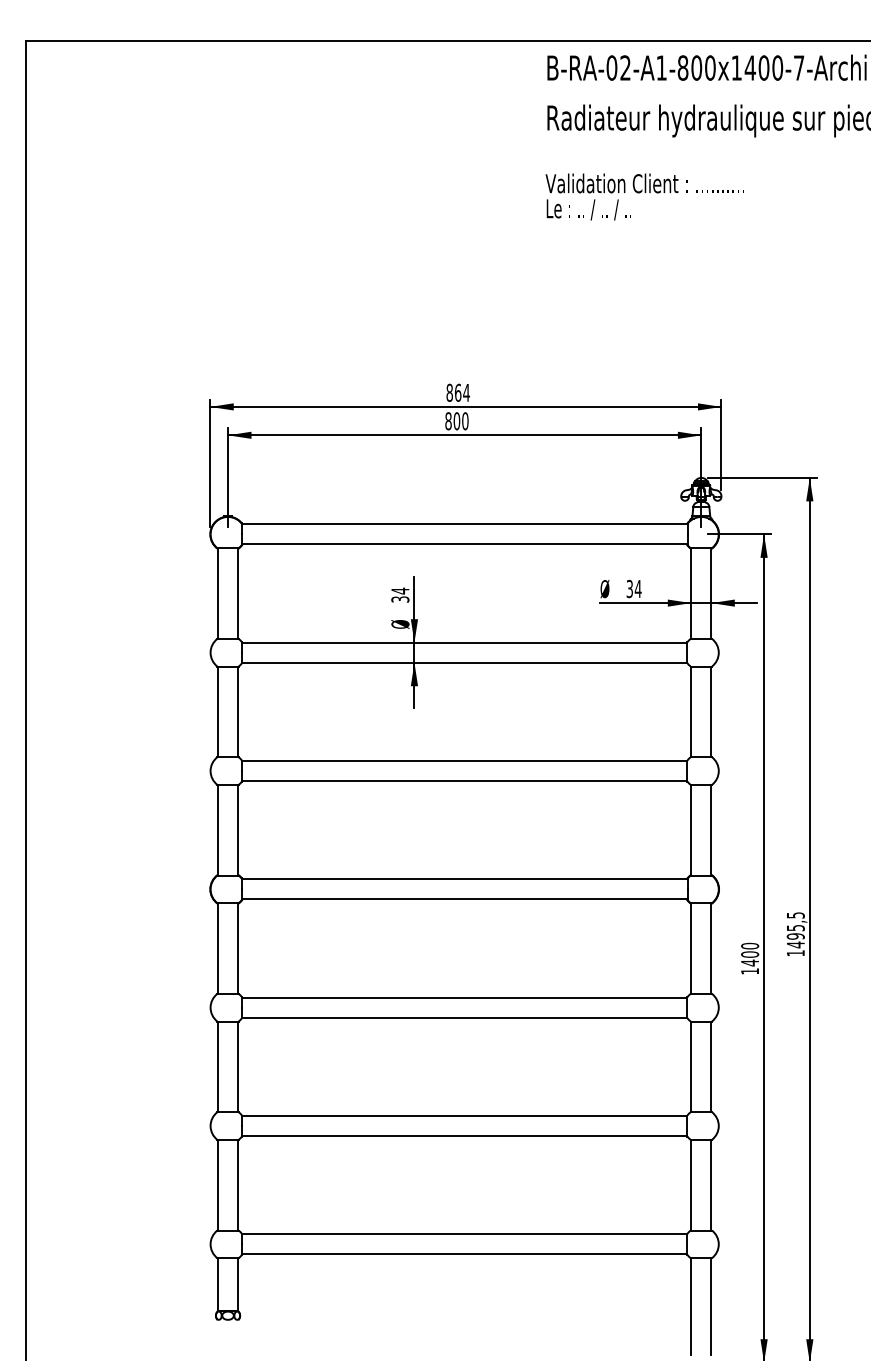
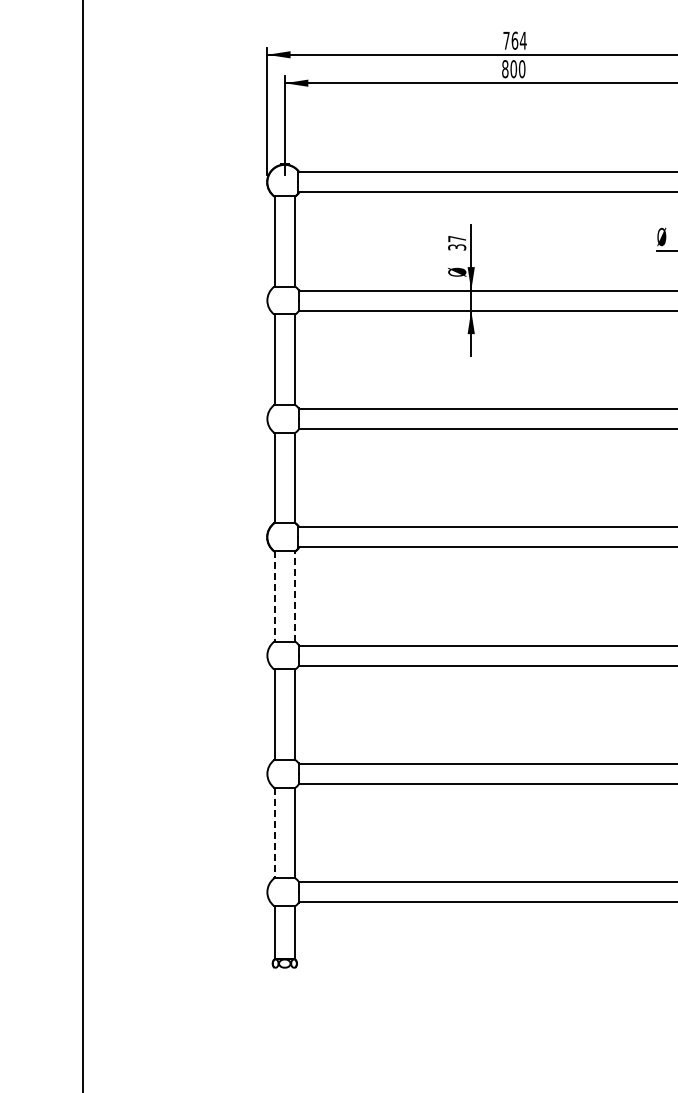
text: (449, 392) -> (506, 40), 864 -> 764
text: (400, 590) -> (457, 238), 34 -> 37
line: (238, 948) -> (295, 596), solid -> dashed
line: (217, 949) -> (274, 597), solid -> dashed
line: (217, 1185) -> (274, 833), solid -> dashed

